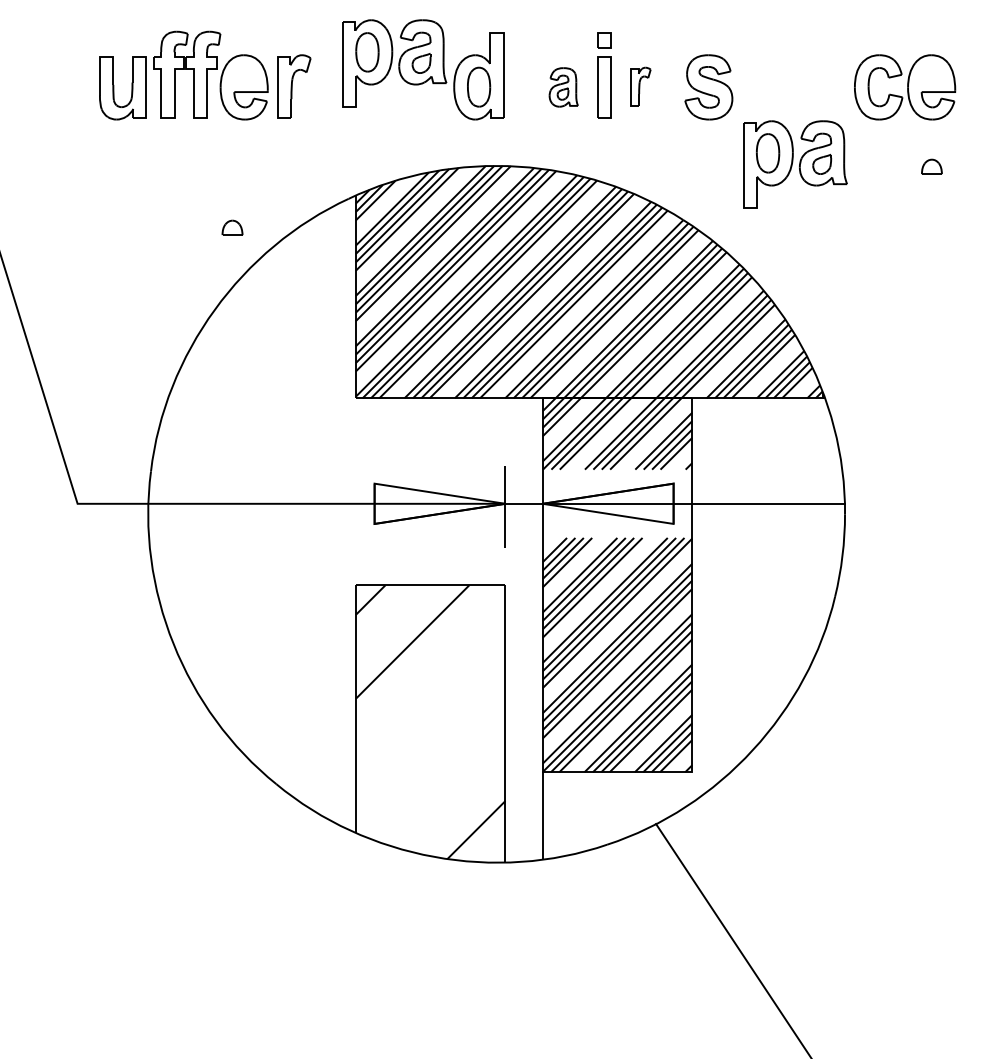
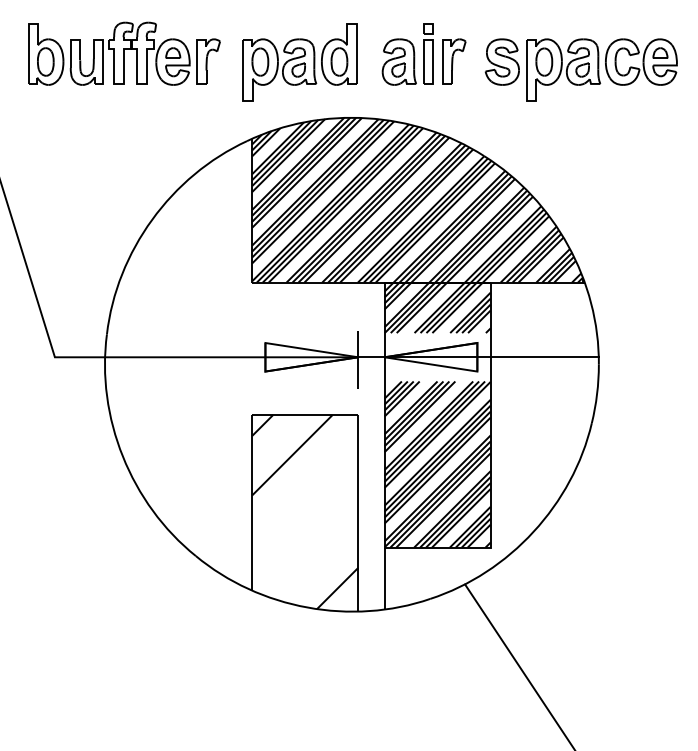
part: (394, 63) -> (279, 70), moved
part: (64, 76) -> (45, 54), added
part: (640, 86) -> (453, 61), size x1.67
part: (563, 87) -> (399, 62), size x1.67
part: (795, 164) -> (563, 70), moved
part: (931, 166) -> (660, 52), moved
part: (232, 227) -> (173, 52), moved

